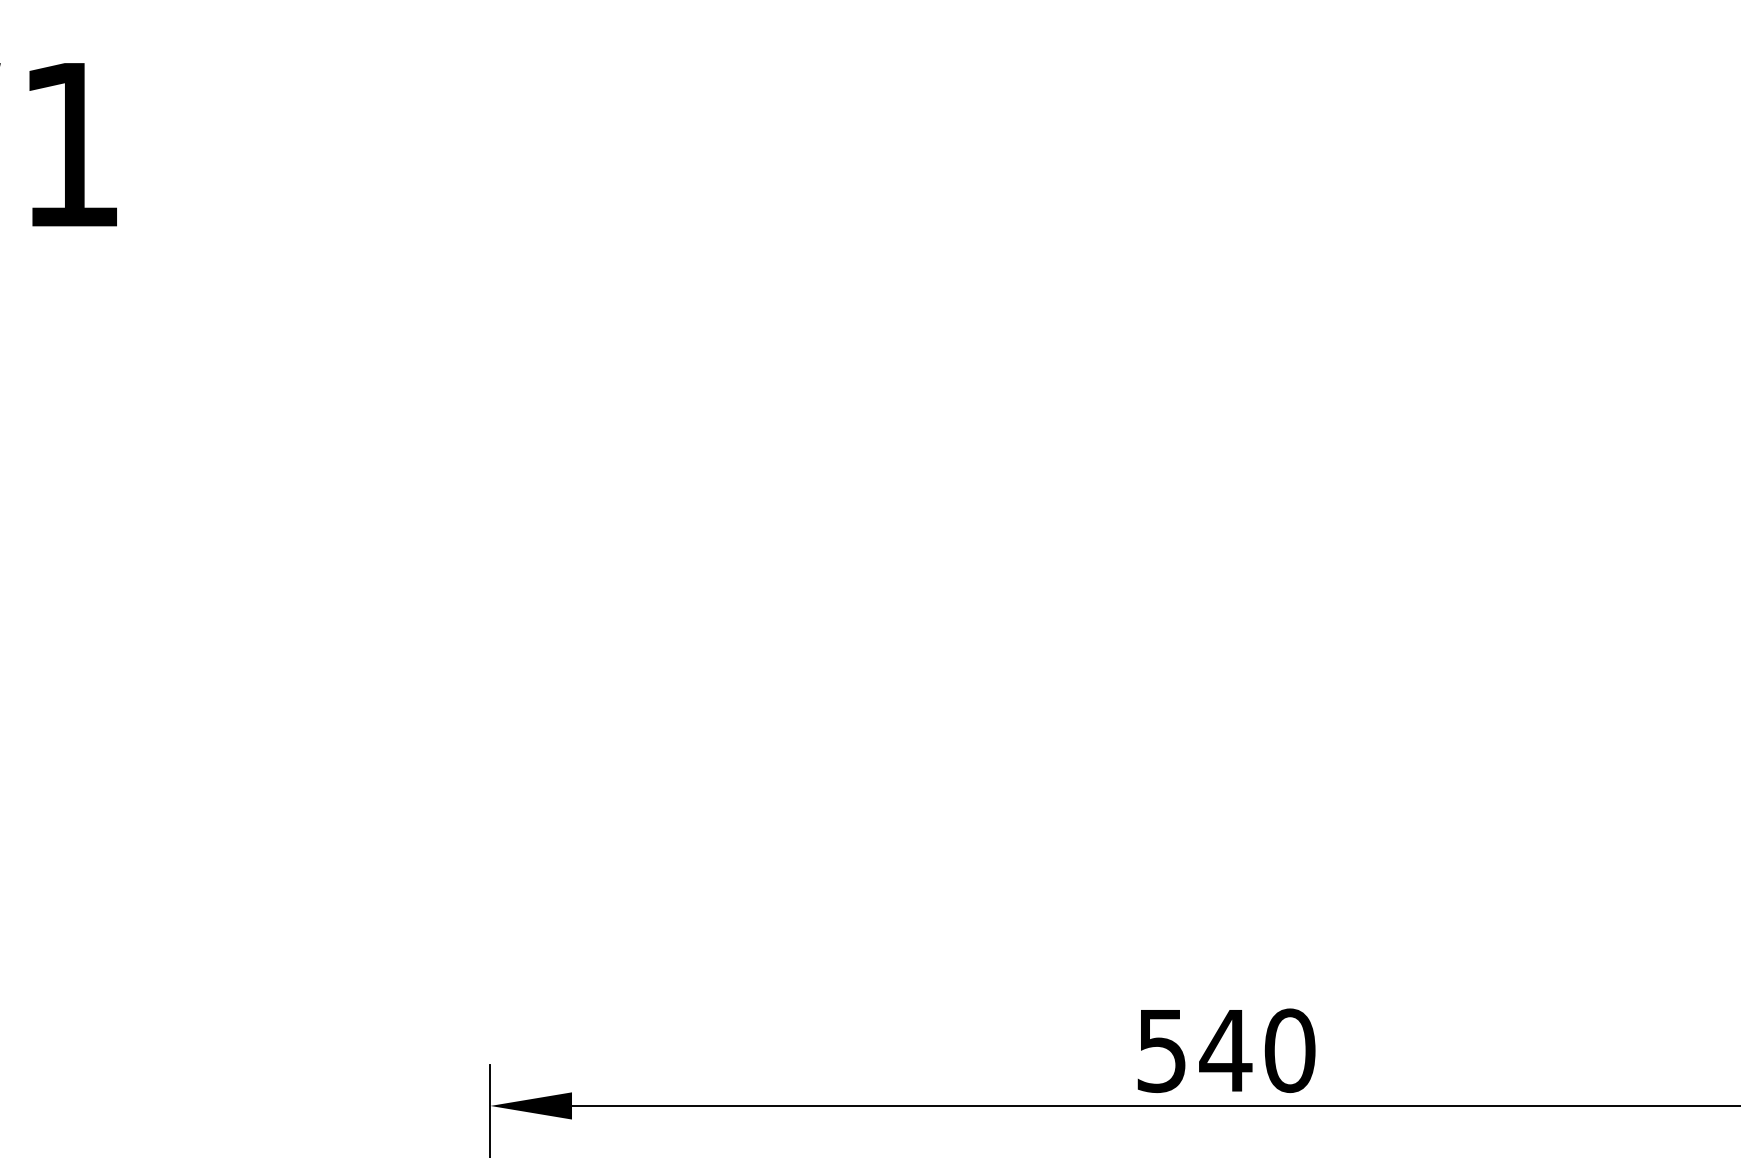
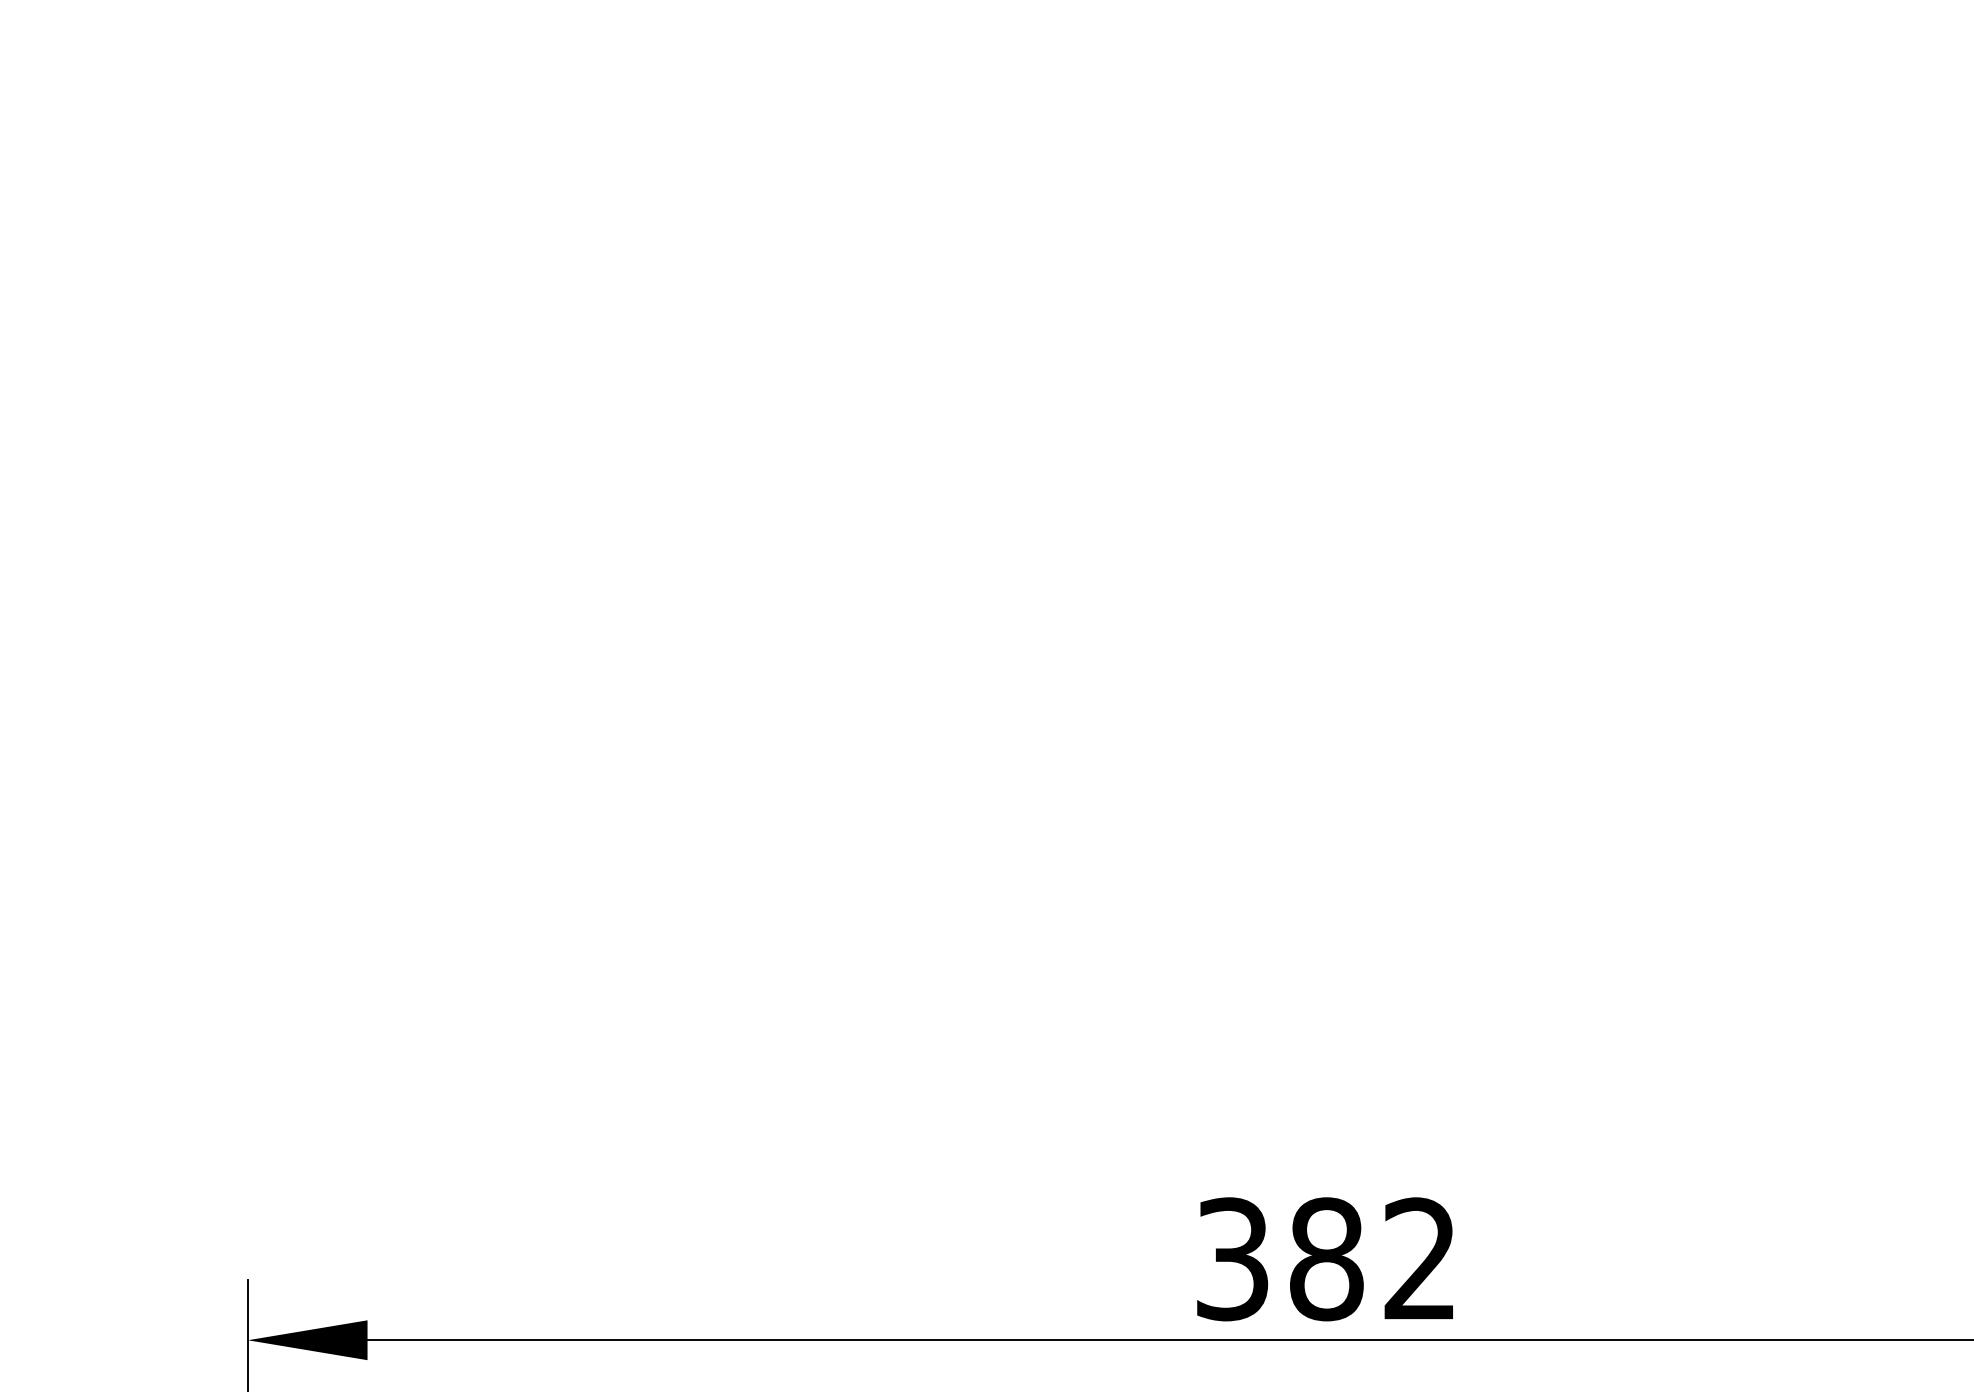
text: (1226, 1050) -> (1327, 1258), 540 -> 382

